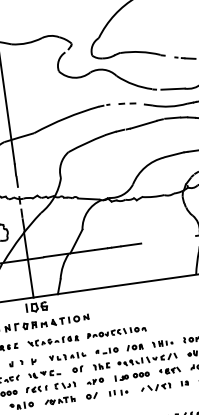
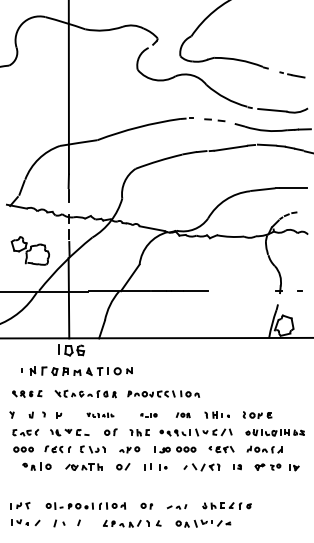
part: (135, 346) -> (183, 414), size x0.7
part: (106, 351) -> (148, 415), size x0.6
part: (67, 356) -> (100, 415), size x0.6

